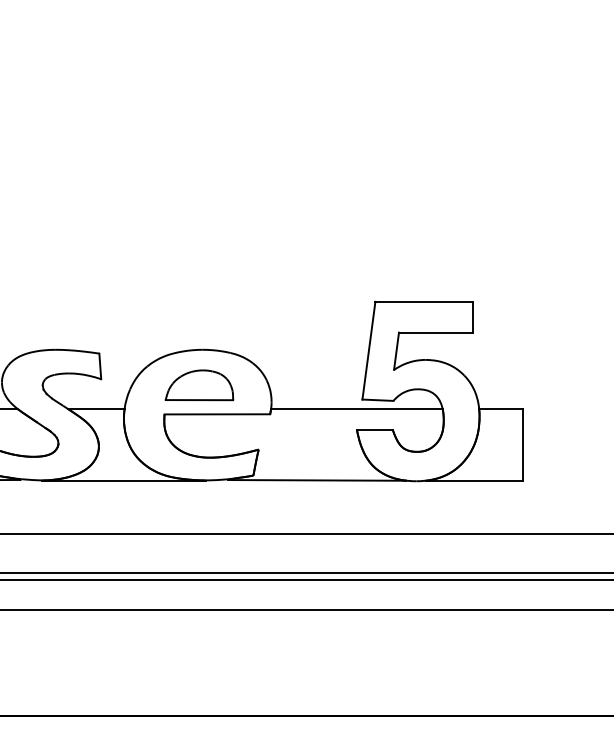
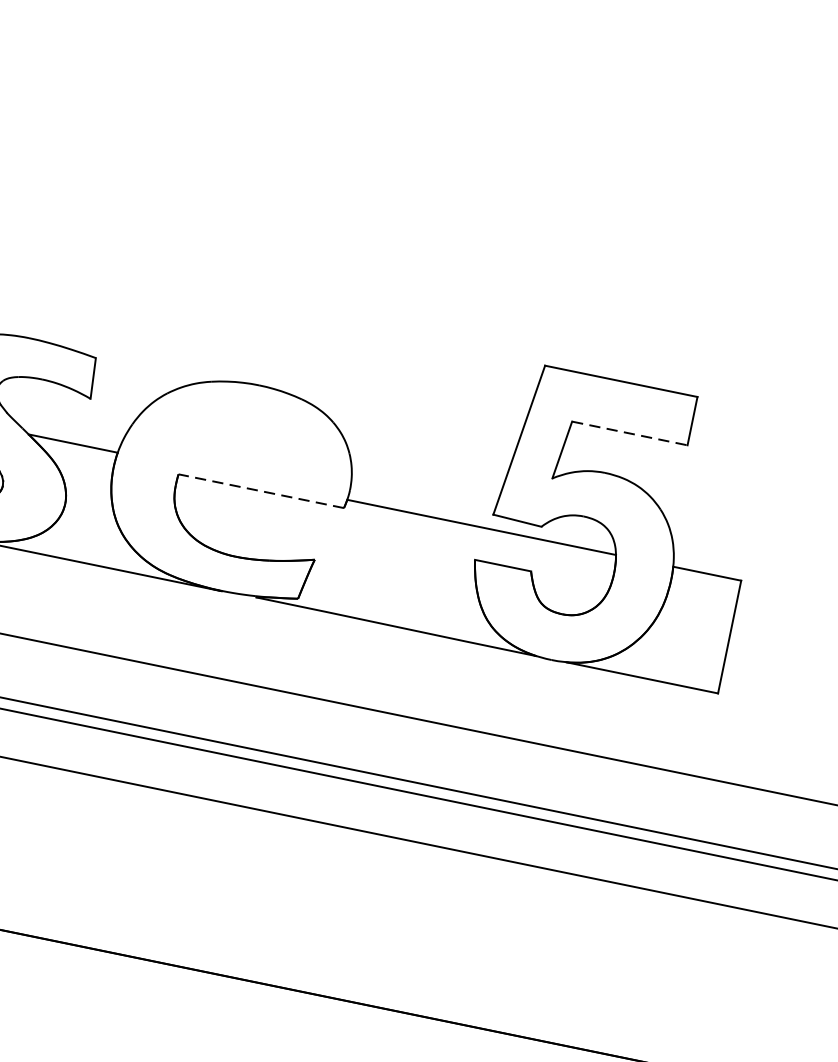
line: (435, 332) -> (629, 433), solid -> dashed
part: (199, 385) -> (242, 440), removed
line: (217, 414) -> (261, 491), solid -> dashed

